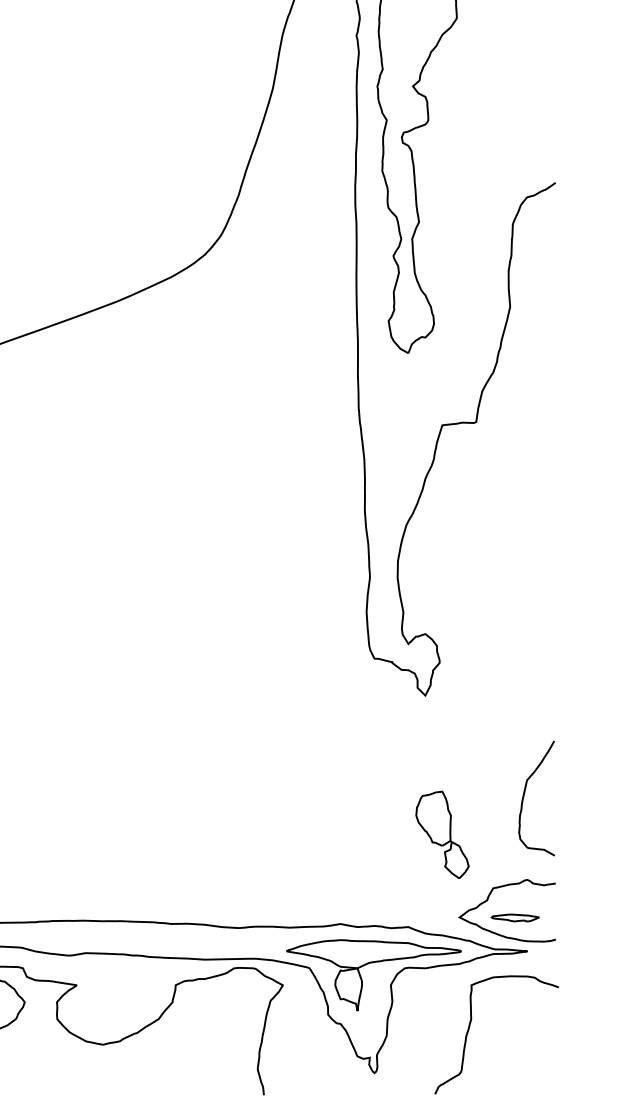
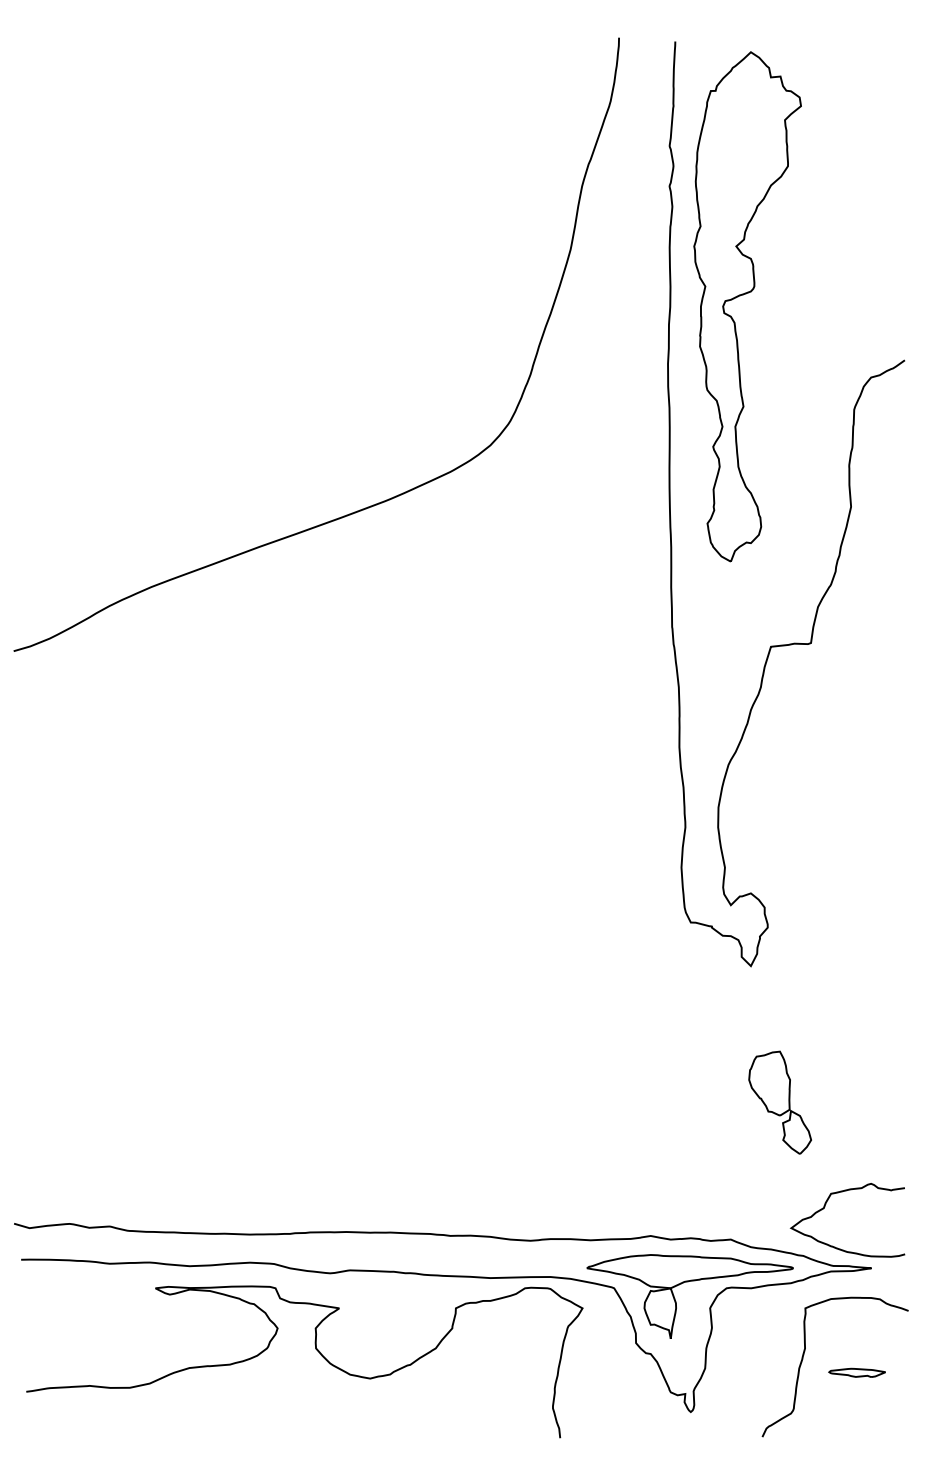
curve: (524, 794) -> (868, 1083), removed
part: (441, 834) -> (779, 1102), moved
part: (514, 917) -> (856, 1372), moved

